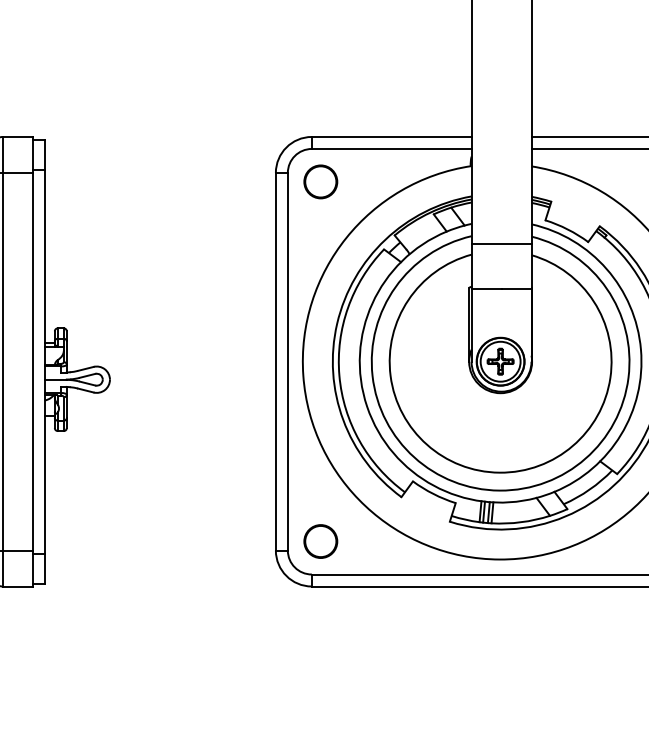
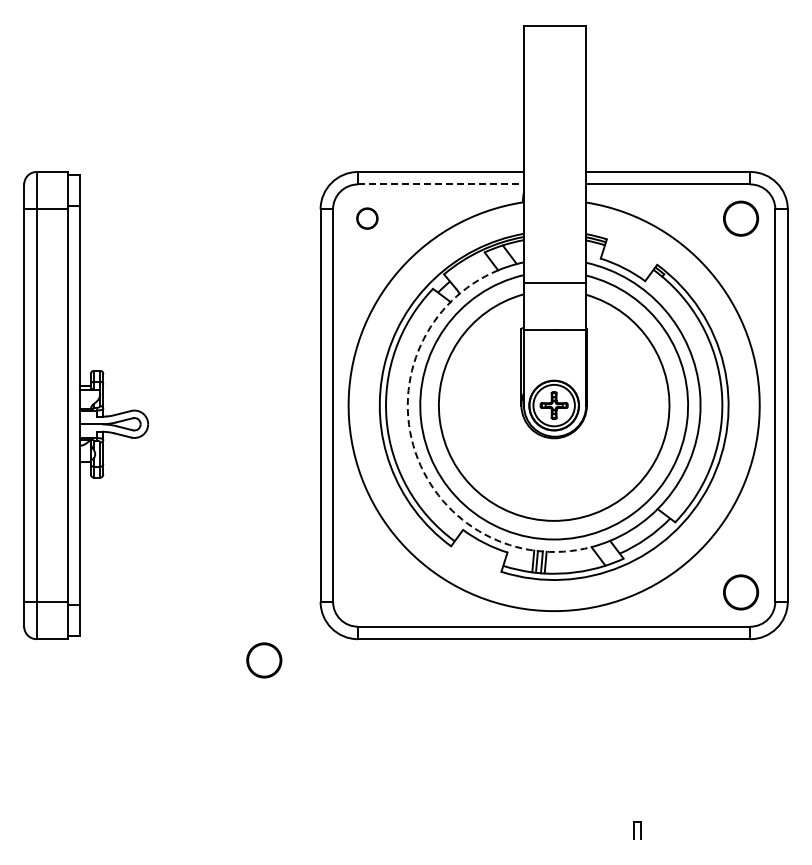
line: (392, 149) -> (441, 184), solid -> dashed
circle: (321, 181) -> (367, 218), size x0.6
arc: (367, 406) -> (415, 452), solid -> dashed
circle: (321, 541) -> (264, 660), moved

